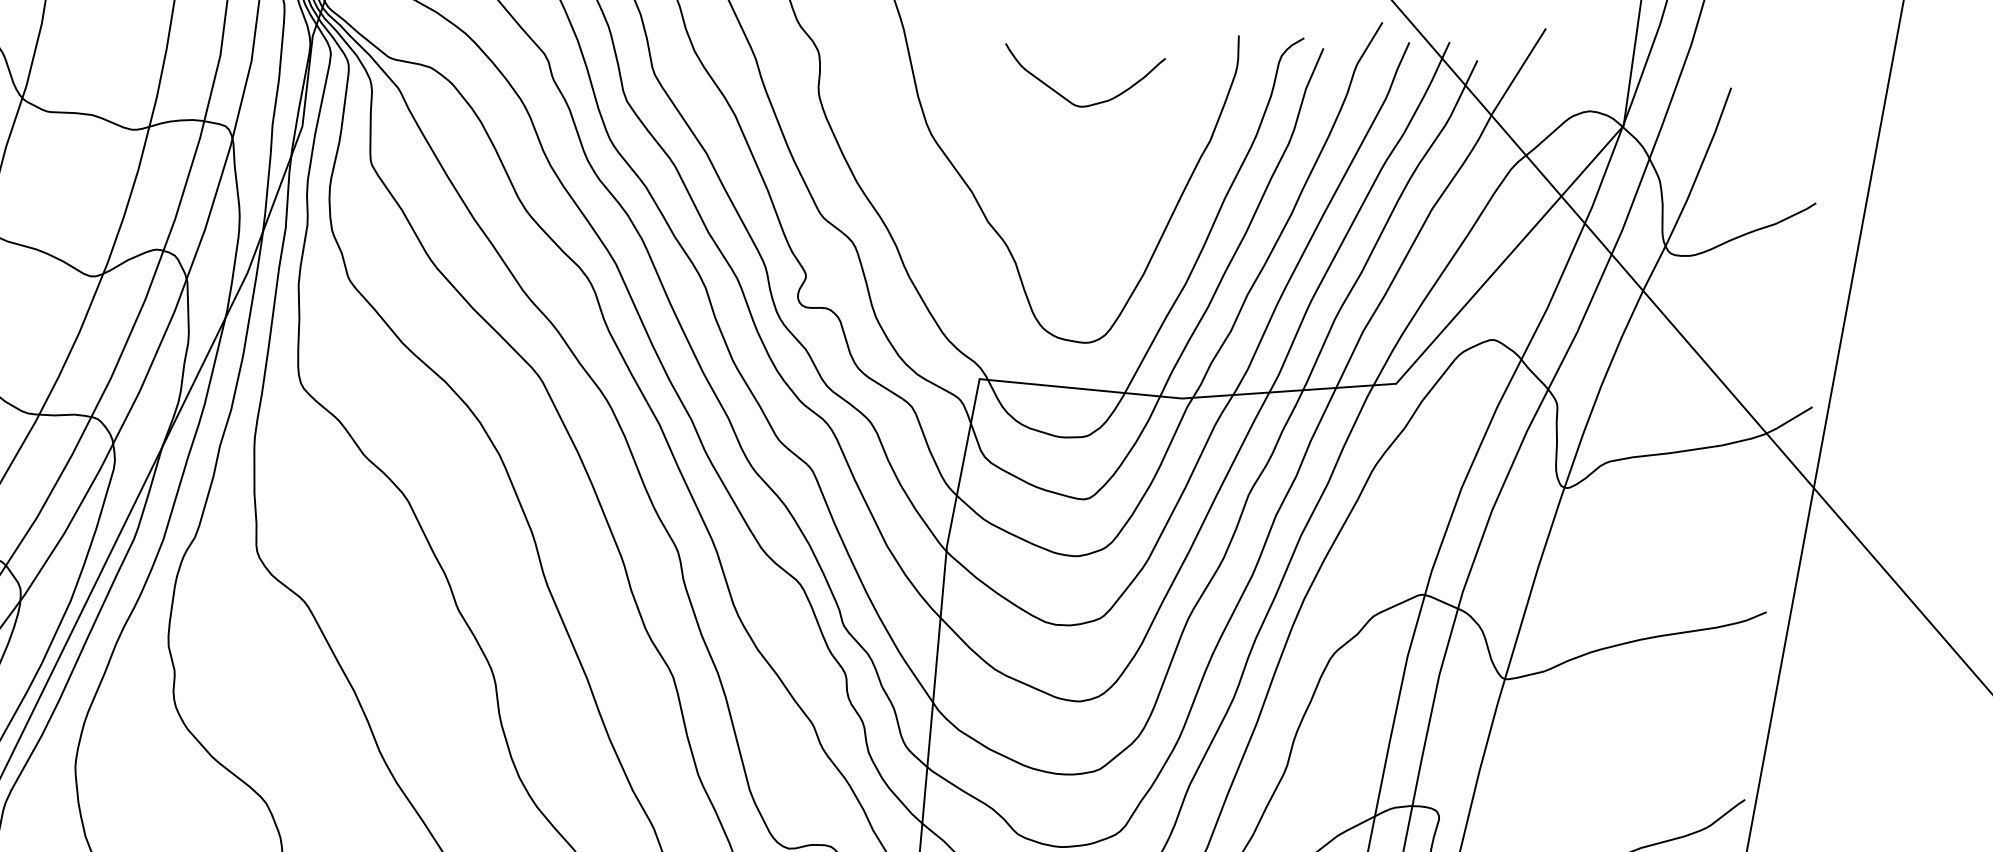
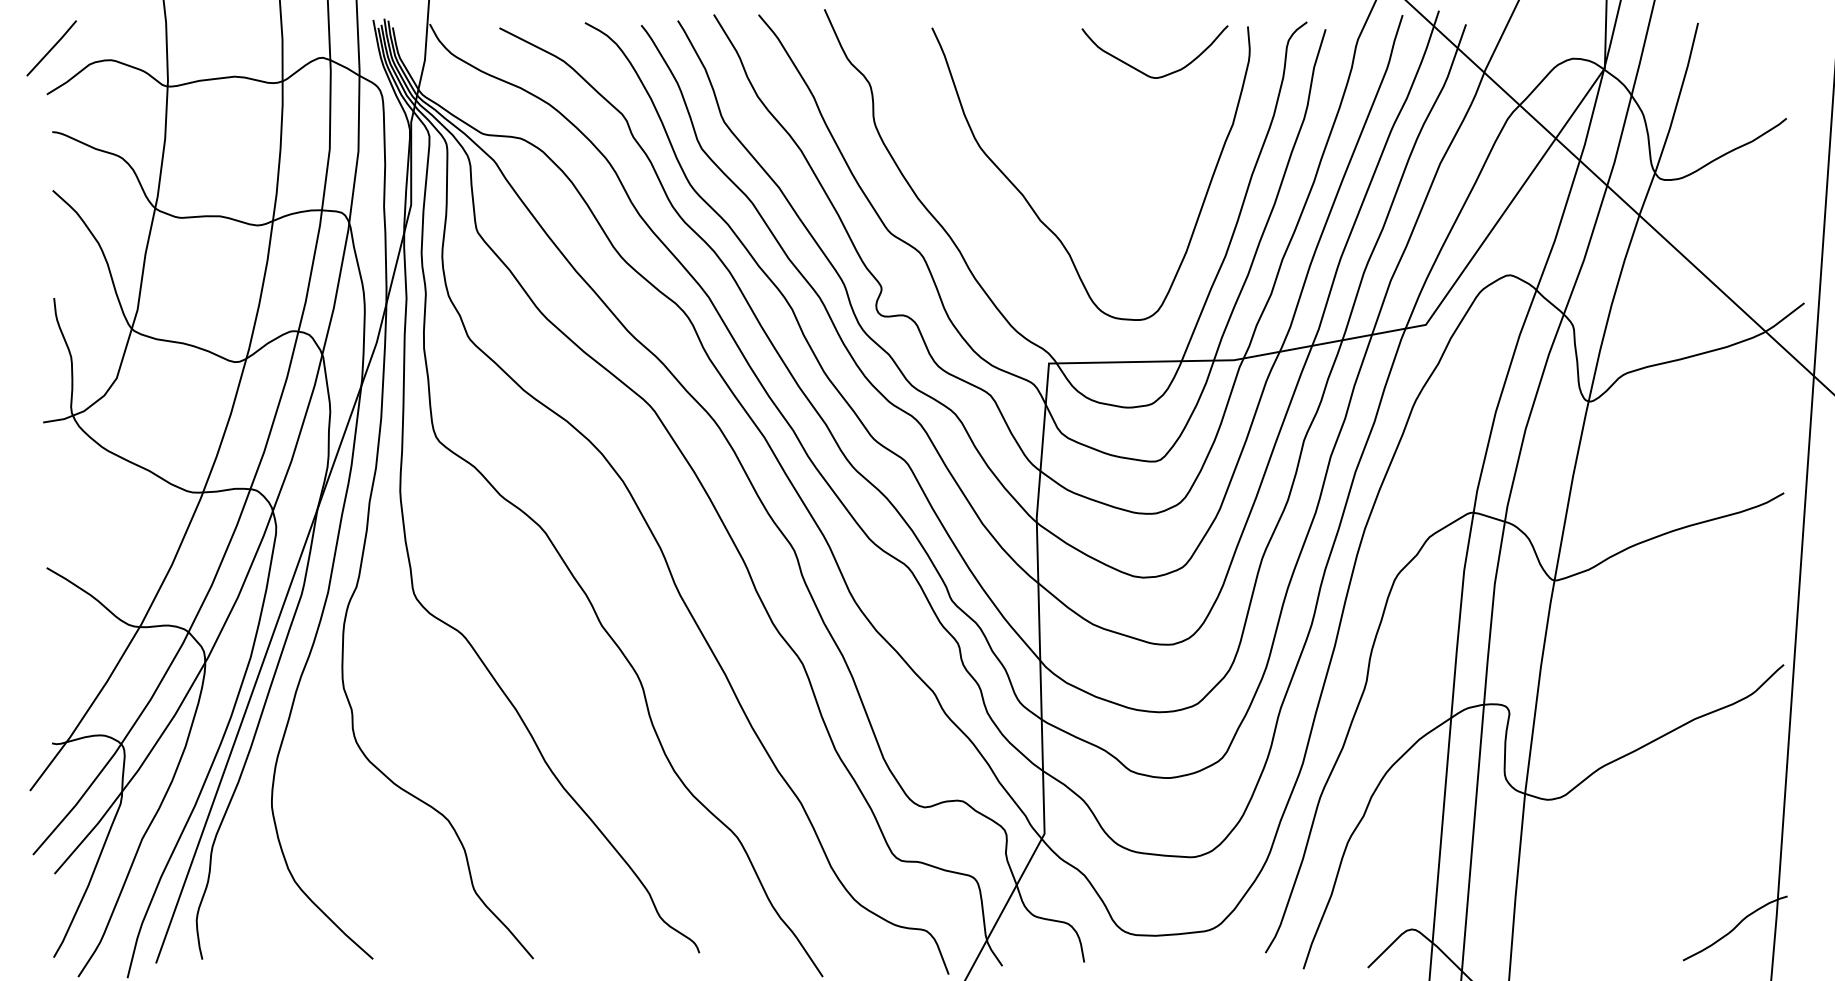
curve: (1068, 99) -> (1144, 72), moved

